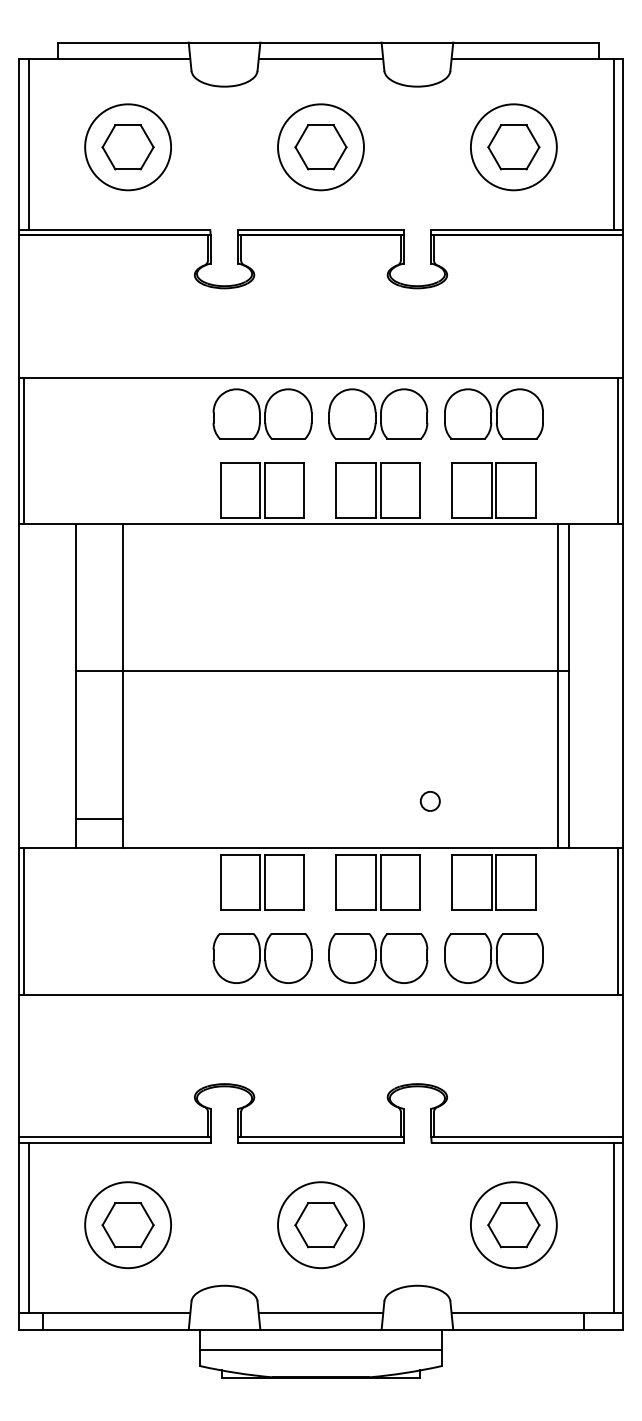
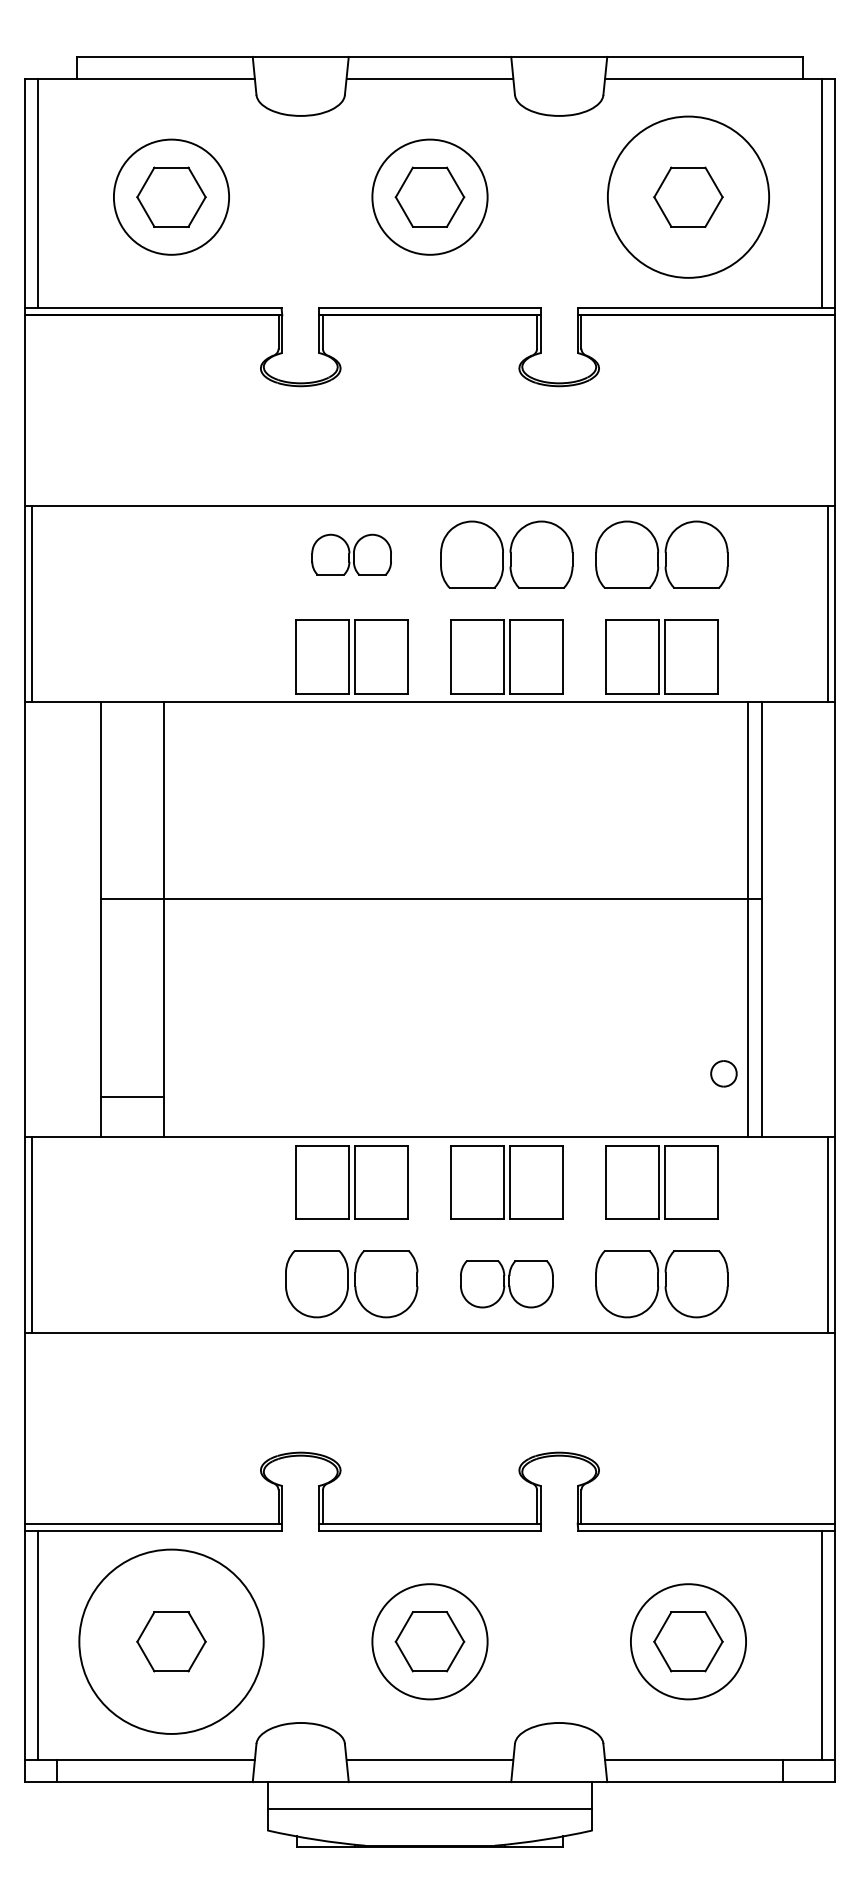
circle: (513, 147) -> (687, 197), size x1.4
part: (262, 413) -> (351, 553), size x0.6
part: (429, 801) -> (722, 1073), moved
part: (378, 958) -> (507, 1284), size x0.7
circle: (128, 1225) -> (172, 1642), size x1.6

